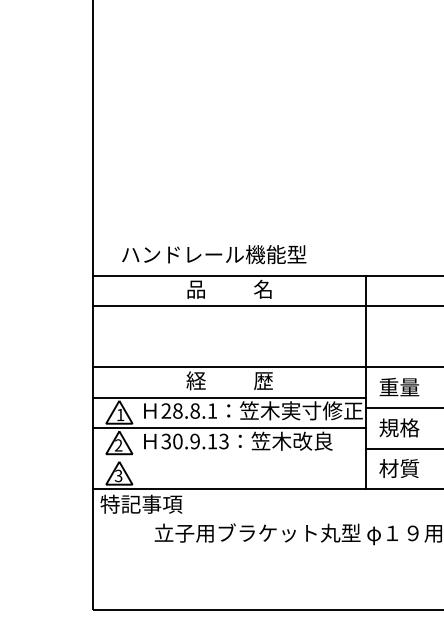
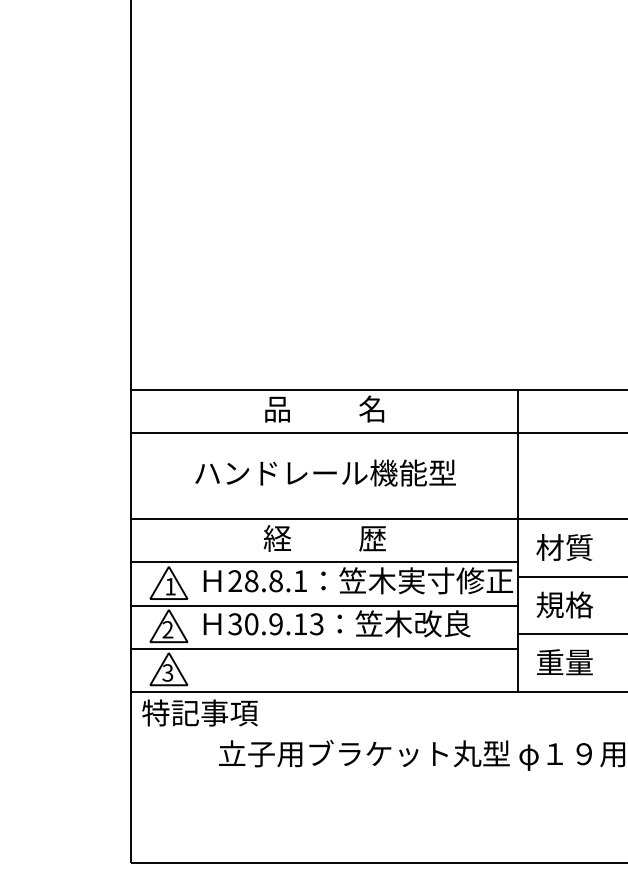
text: (214, 254) -> (326, 472), moved
text: (399, 386) -> (564, 546), 重量 -> 材質
line: (229, 458) -> (324, 648), added
text: (399, 468) -> (564, 662), 材質 -> 重量

